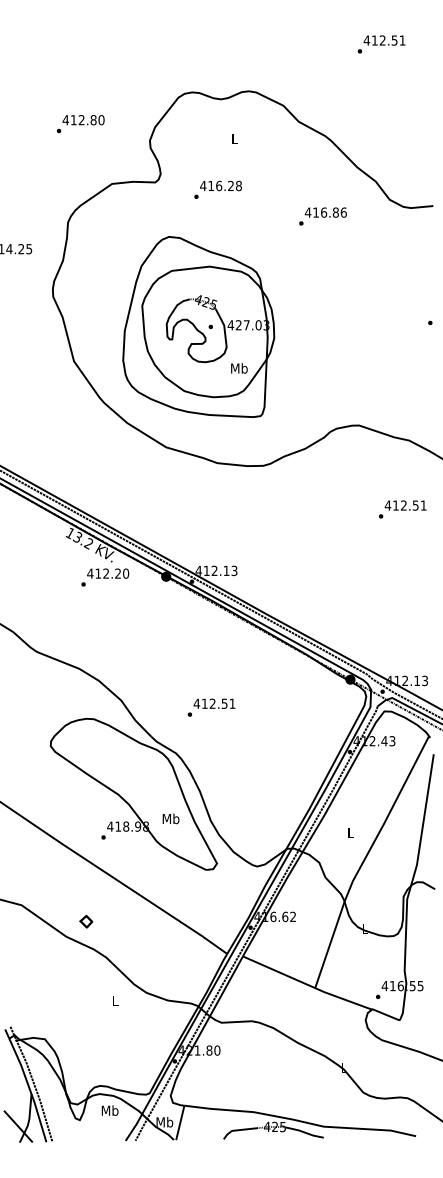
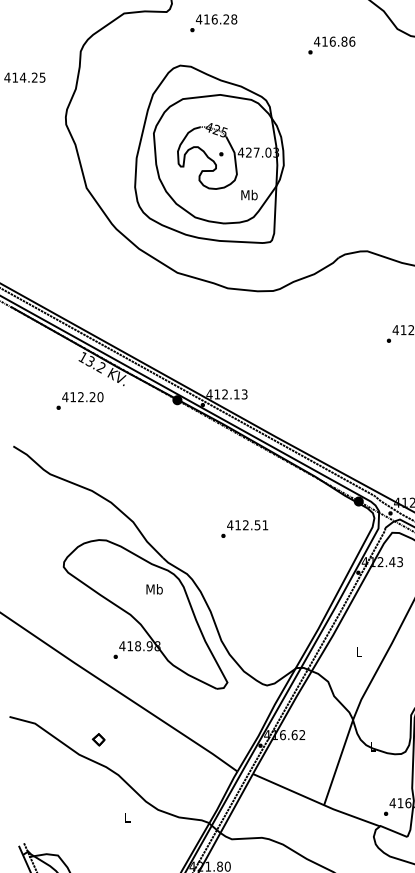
text: (217, 189) -> (213, 22), moved
text: (105, 577) -> (80, 400), moved
text: (211, 707) -> (244, 528), moved
text: (170, 818) -> (154, 588), moved

